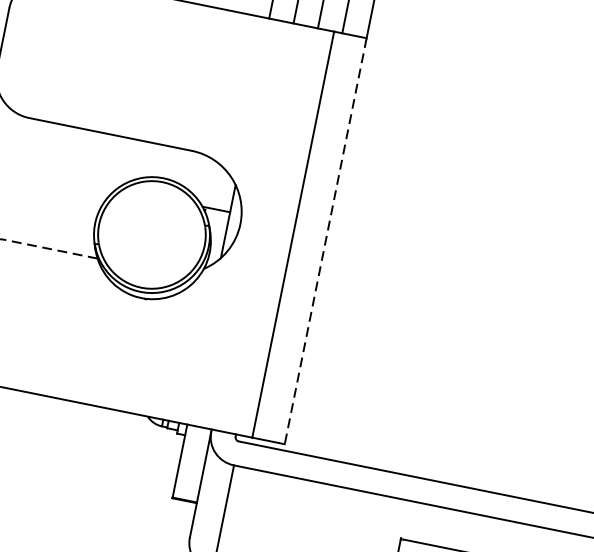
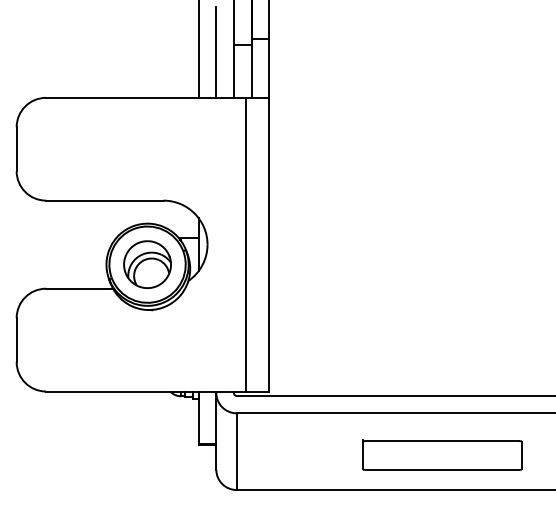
part: (151, 234) -> (147, 264), added
line: (326, 241) -> (269, 244), dashed -> solid
line: (51, 248) -> (79, 288), dashed -> solid

